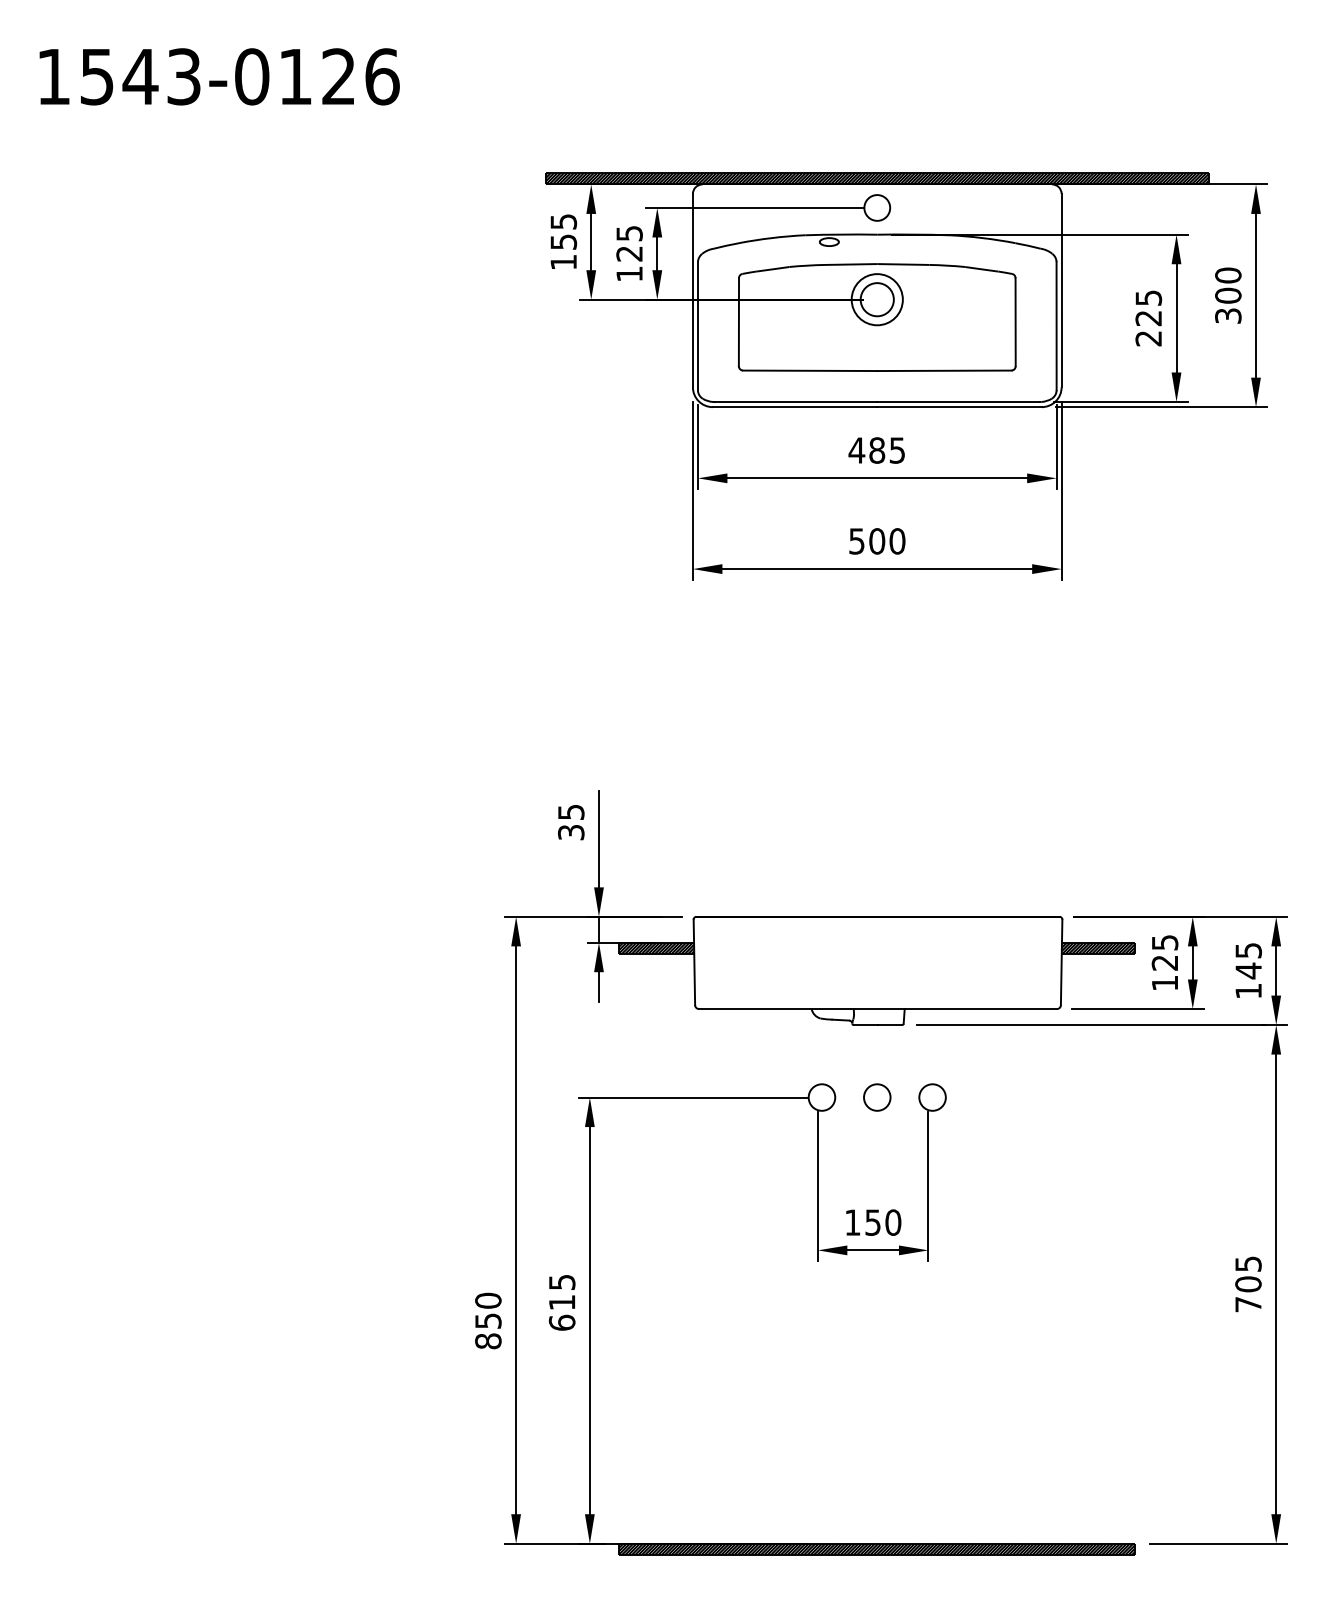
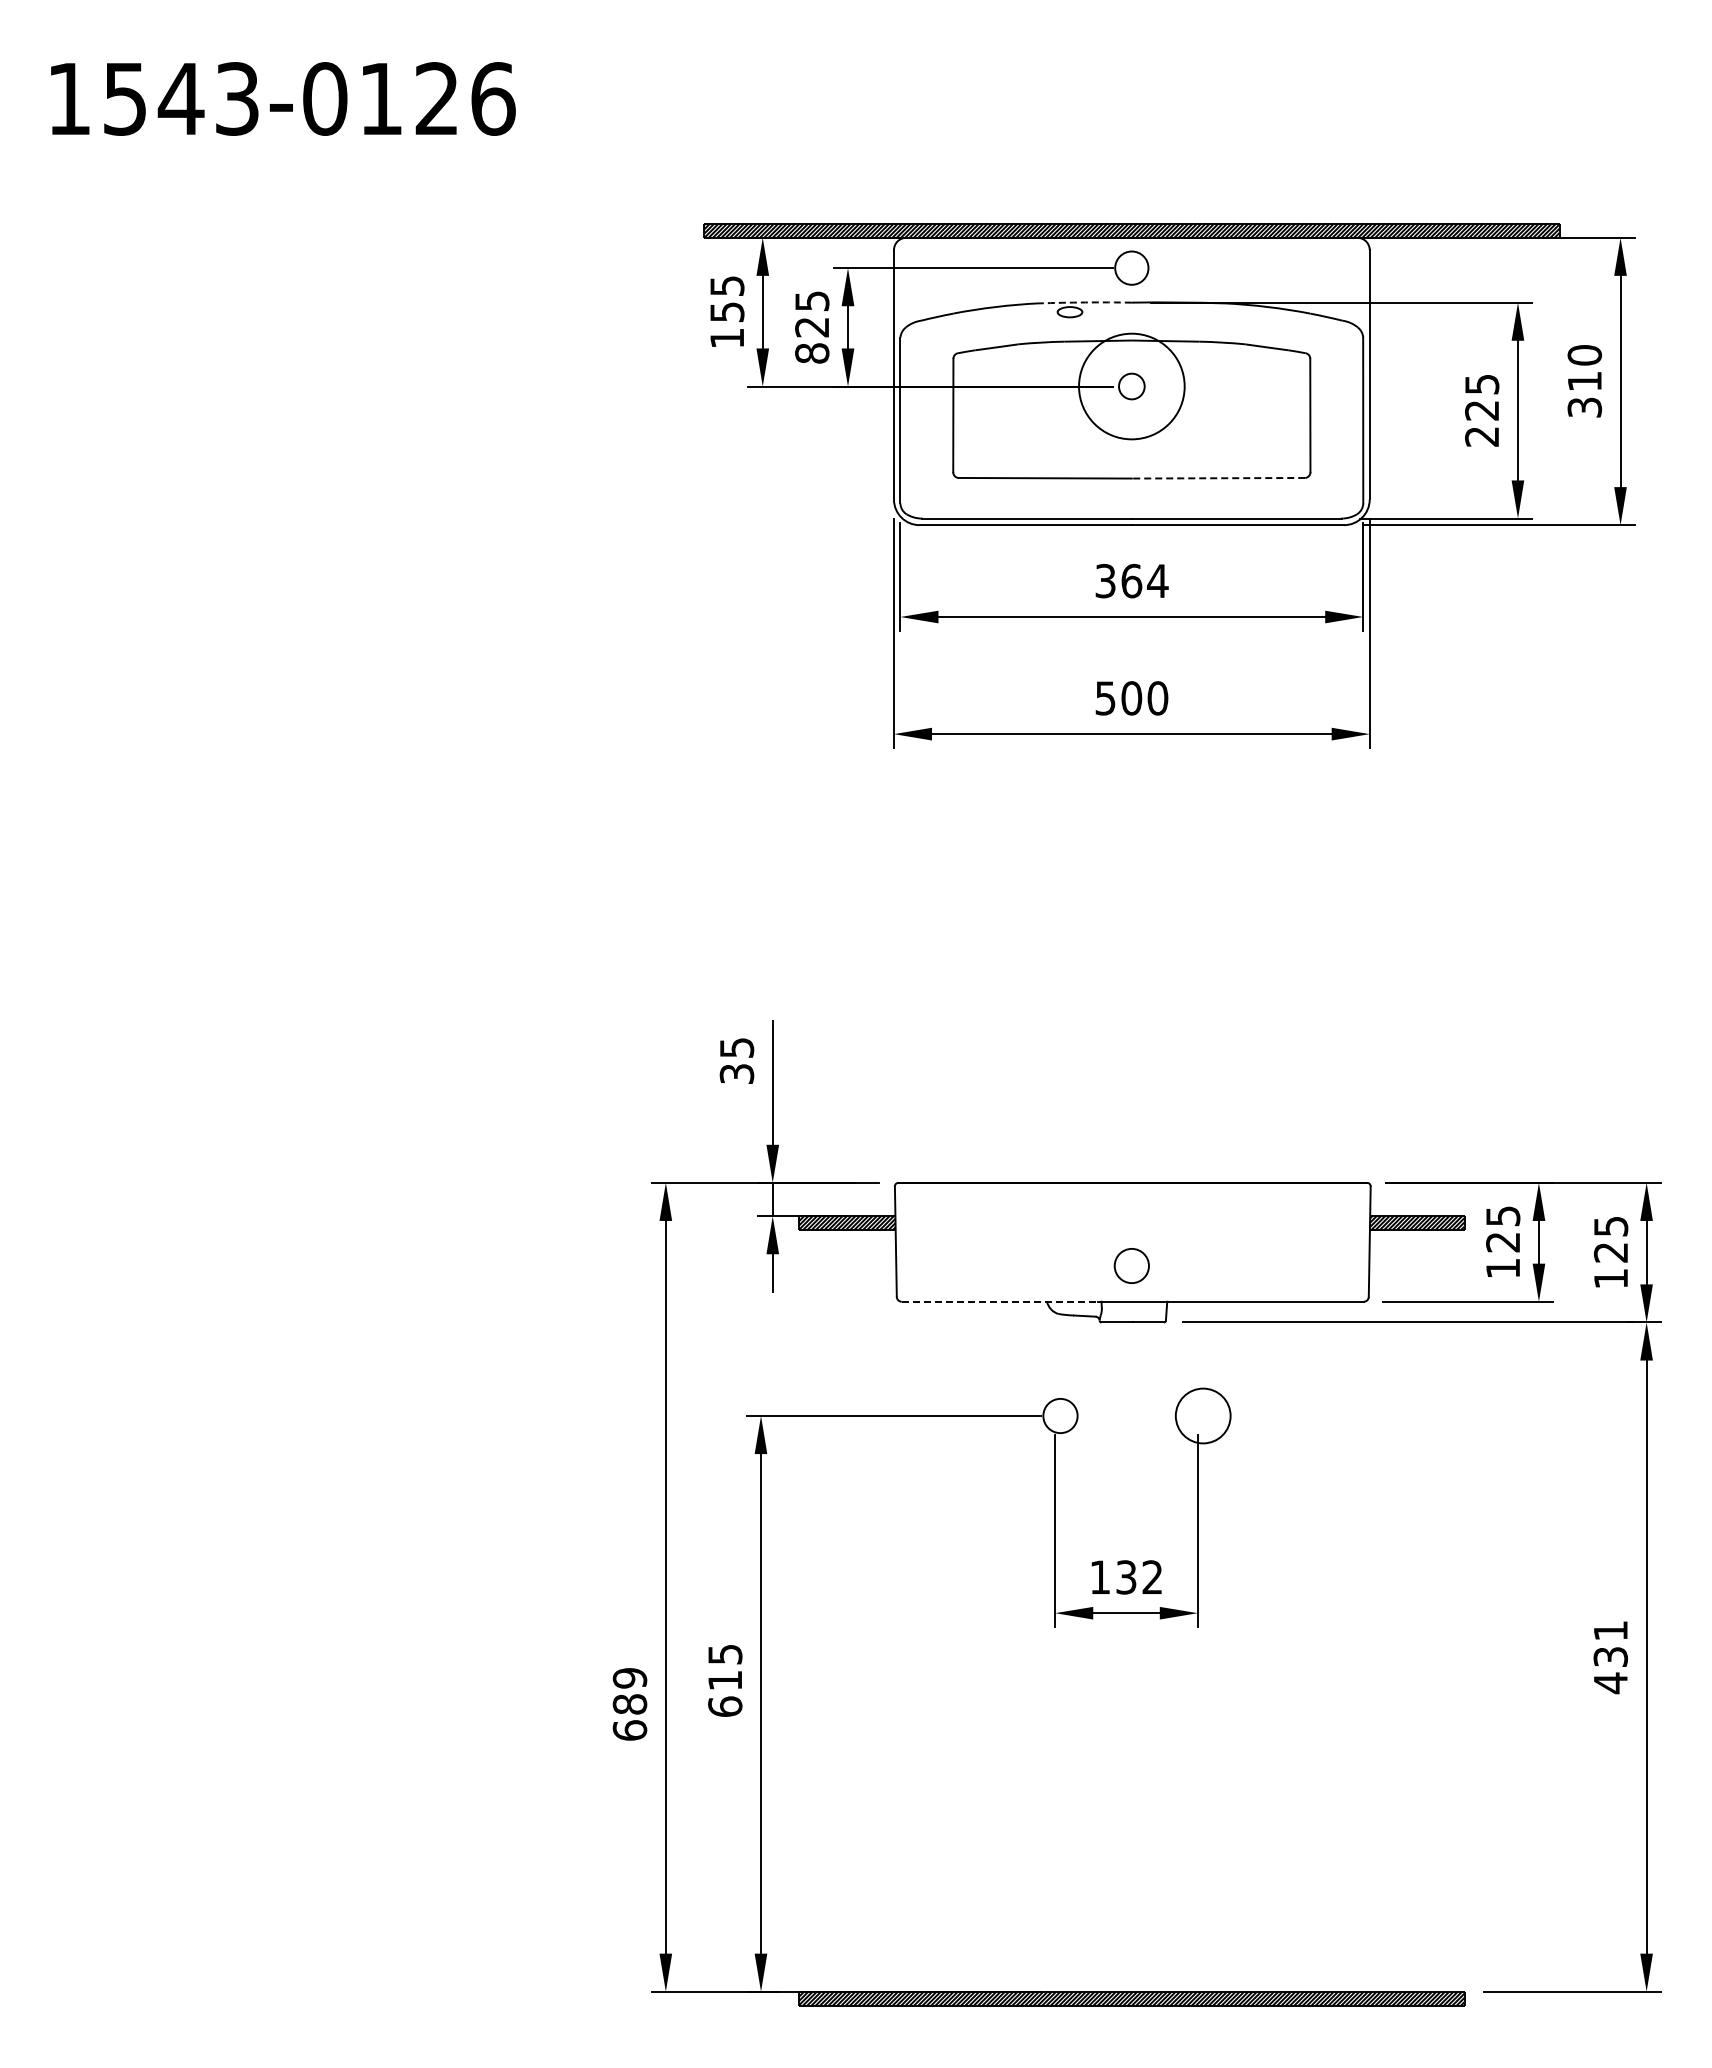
arc: (841, 234) -> (1085, 302), solid -> dashed
text: (629, 274) -> (812, 353), 125 -> 825
text: (1228, 295) -> (1584, 381), 300 -> 310
circle: (877, 299) -> (1131, 386), size x0.6
circle: (877, 299) -> (1131, 386), size x1.6
line: (944, 370) -> (1218, 478), solid -> dashed
text: (877, 450) -> (1131, 581), 485 -> 364
text: (1248, 970) -> (1610, 1252), 145 -> 125
line: (775, 1008) -> (1000, 1301), solid -> dashed
circle: (877, 1097) -> (1131, 1265), moved
circle: (932, 1097) -> (1203, 1415), size x1.6
text: (883, 1222) -> (1139, 1577), 150 -> 132
text: (1248, 1284) -> (1610, 1657), 705 -> 431
text: (487, 1321) -> (629, 1704), 850 -> 689

